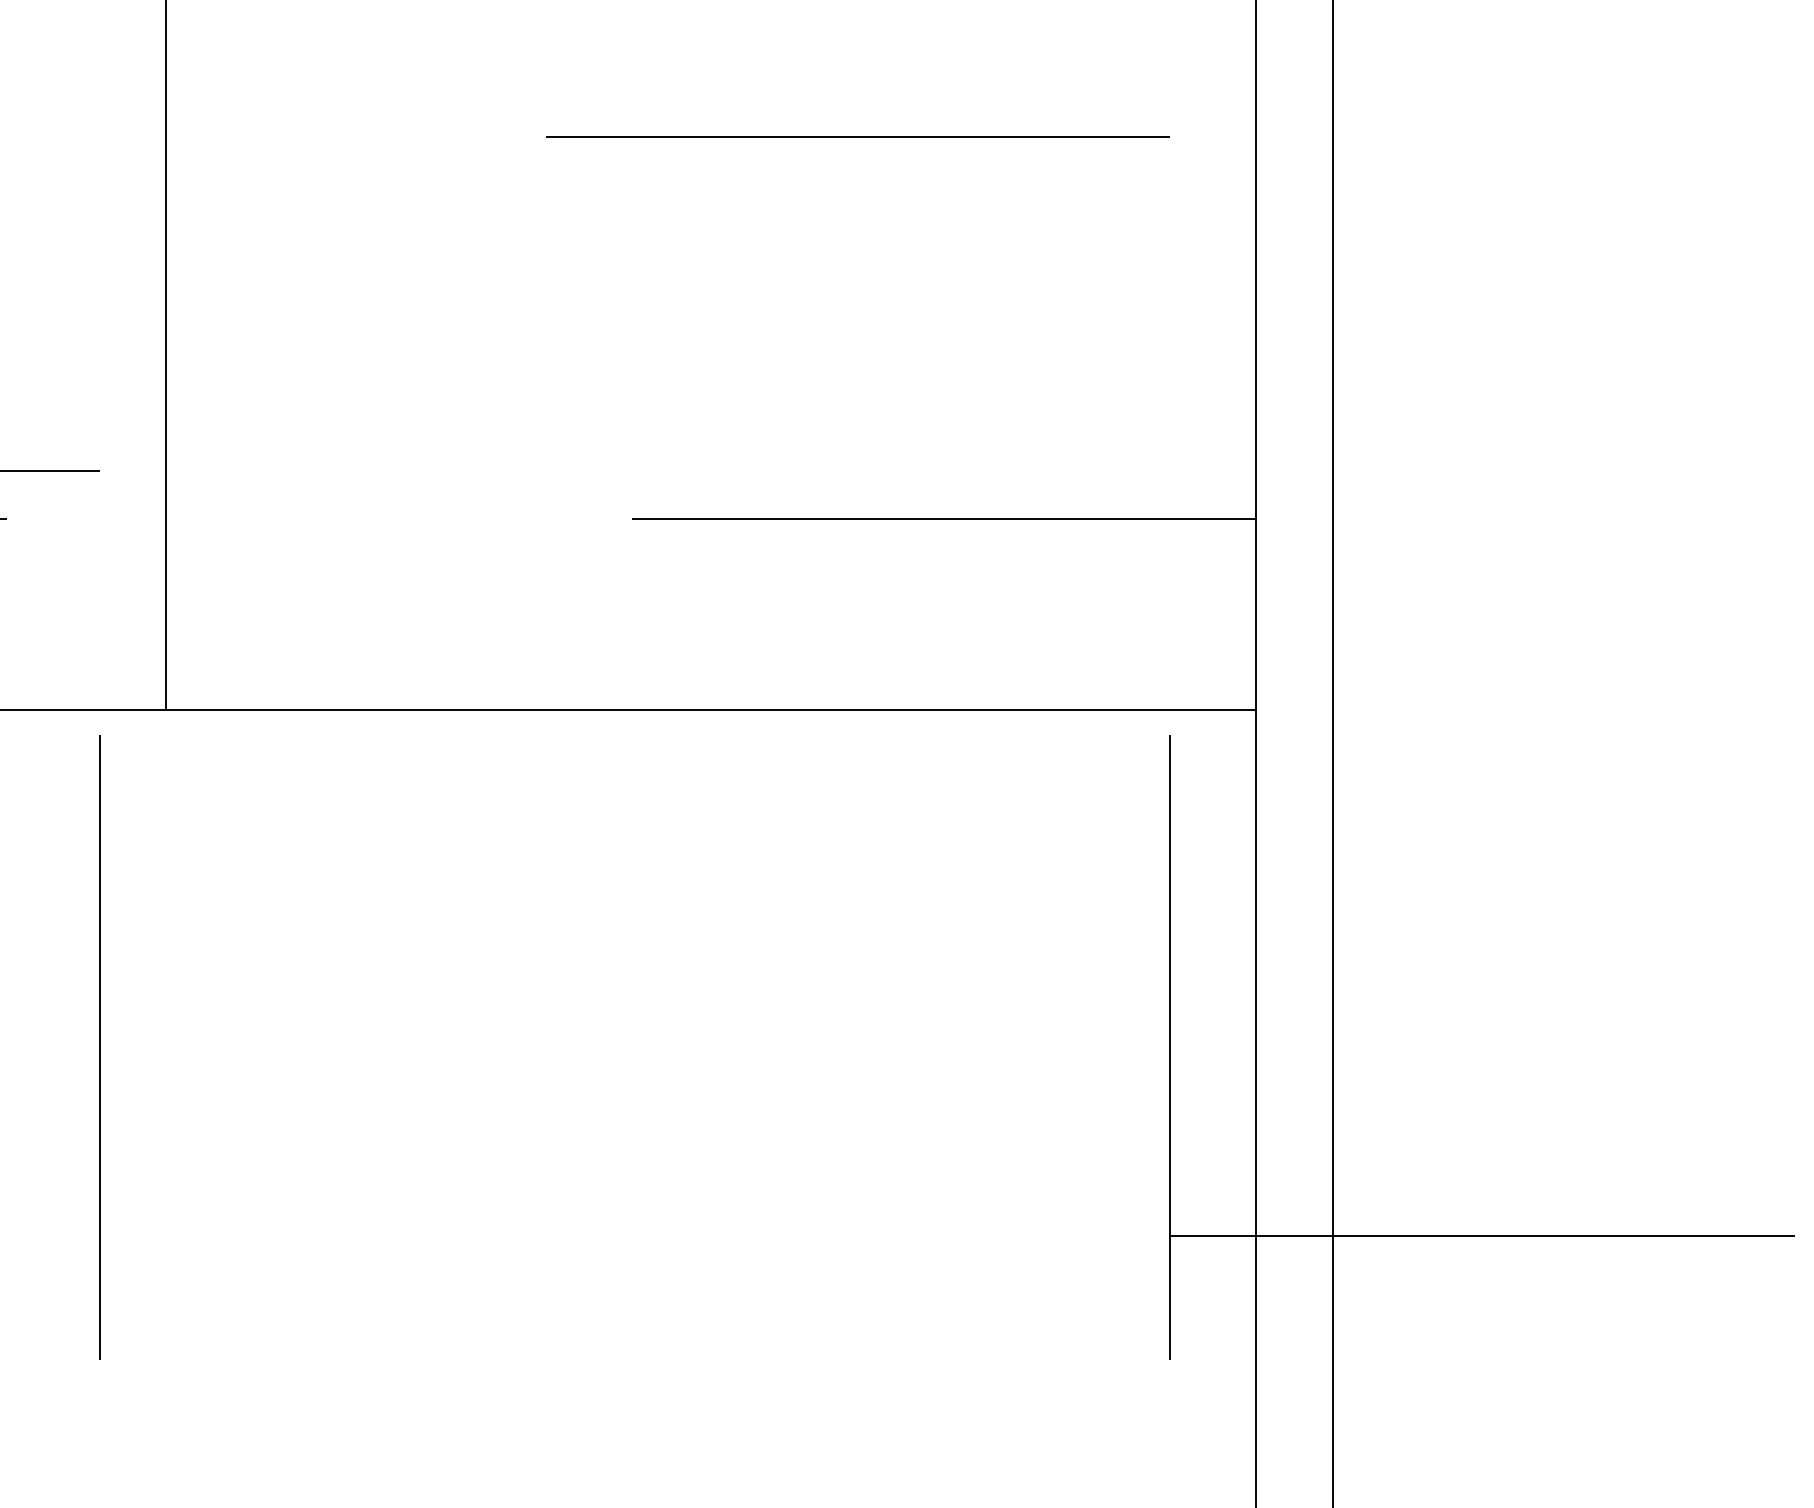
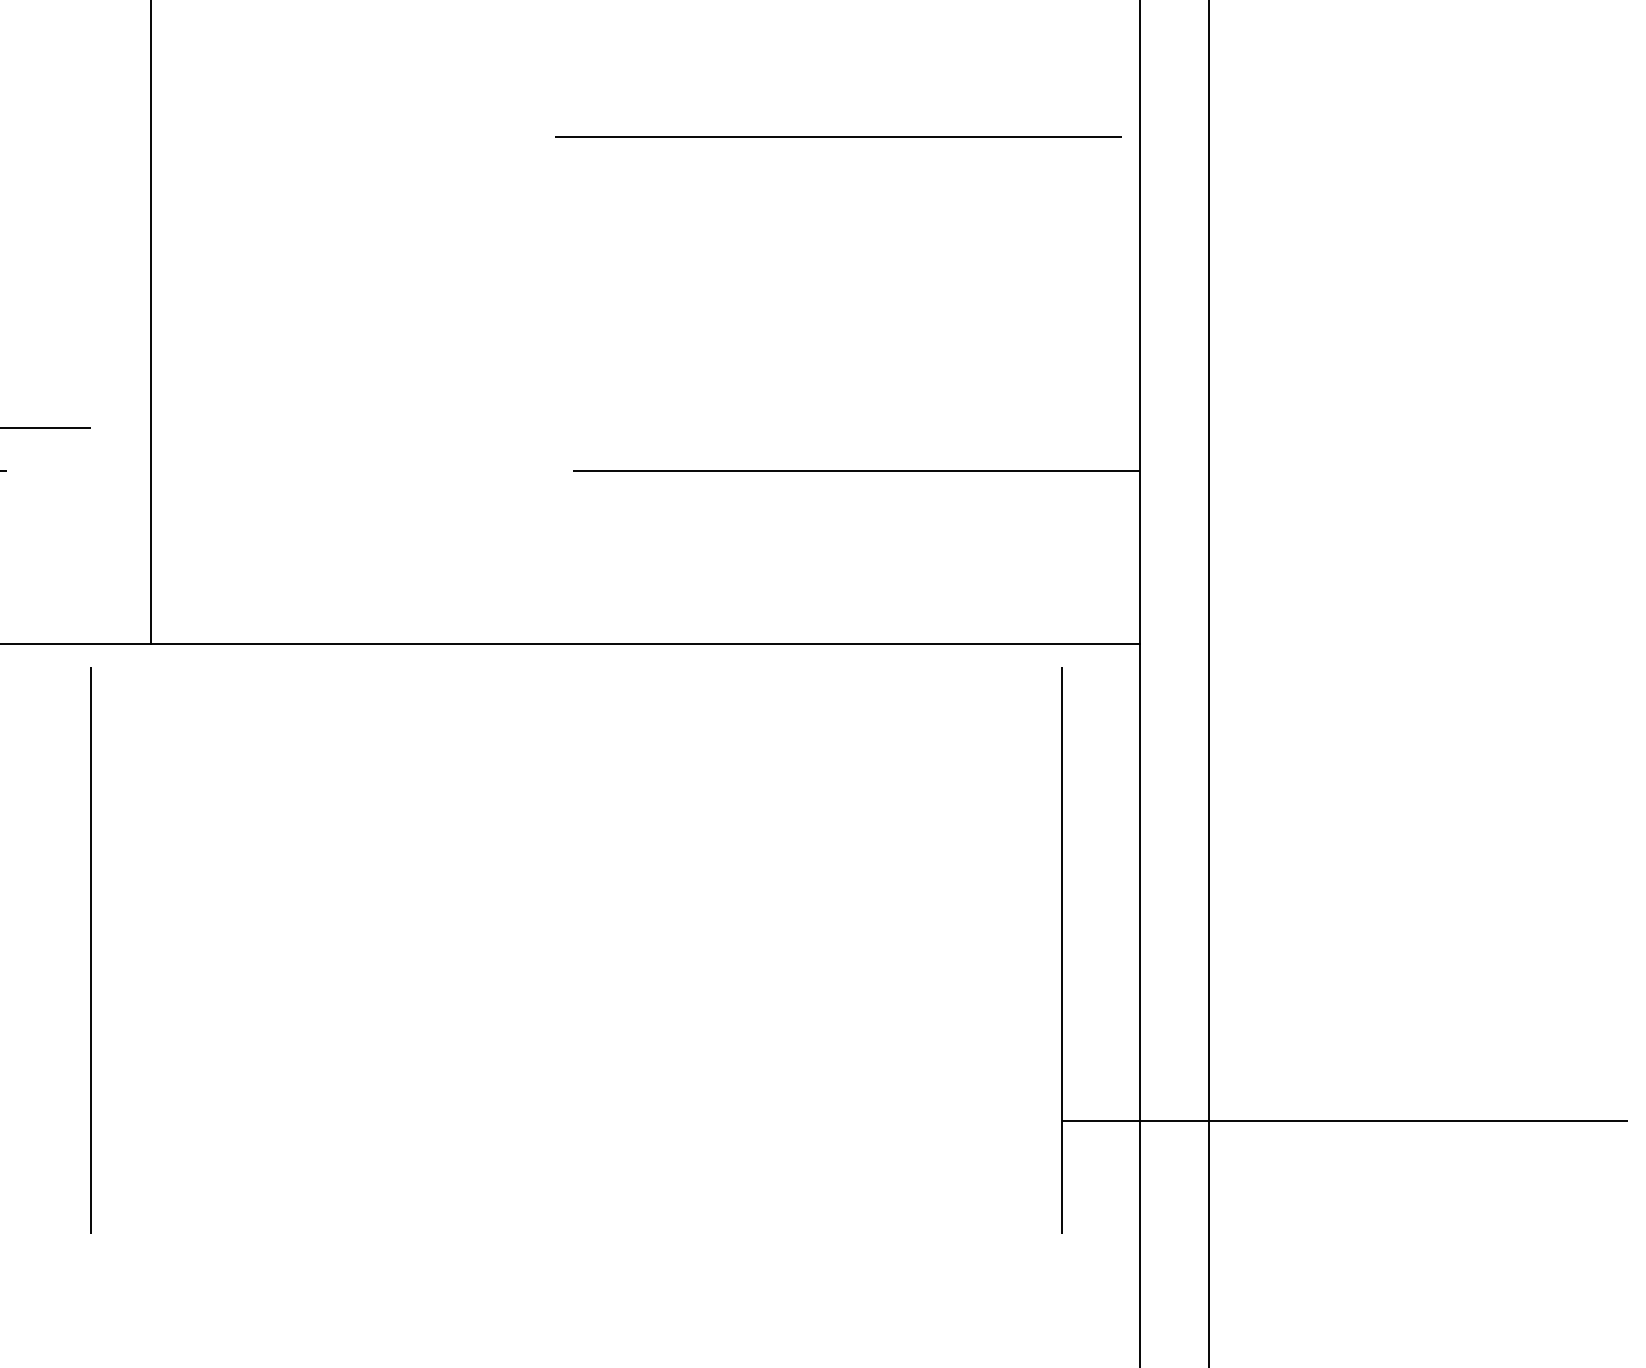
line: (857, 136) -> (837, 136), moved

